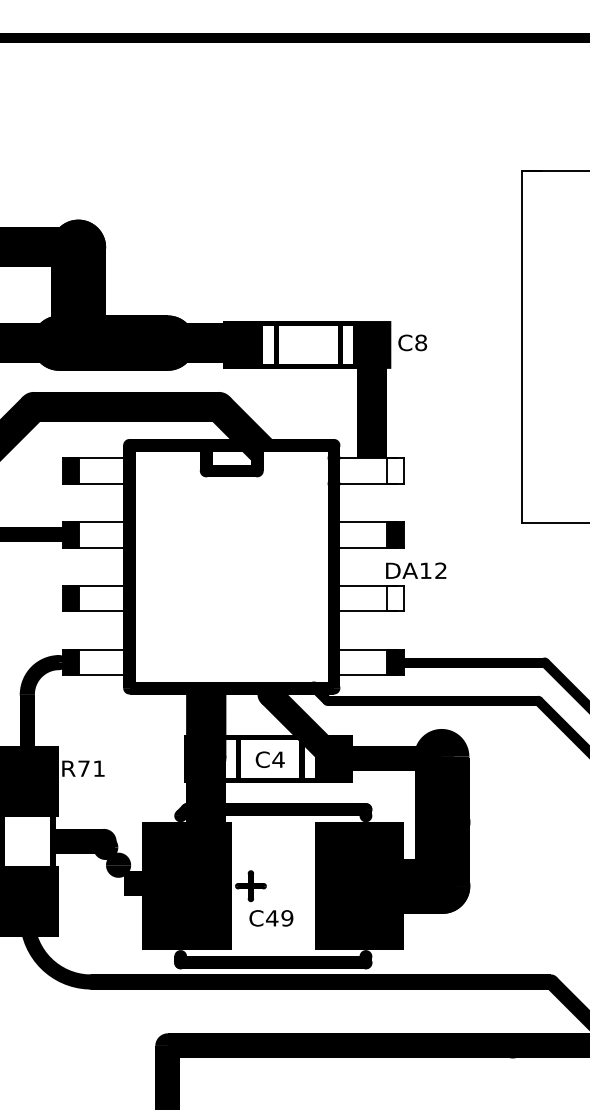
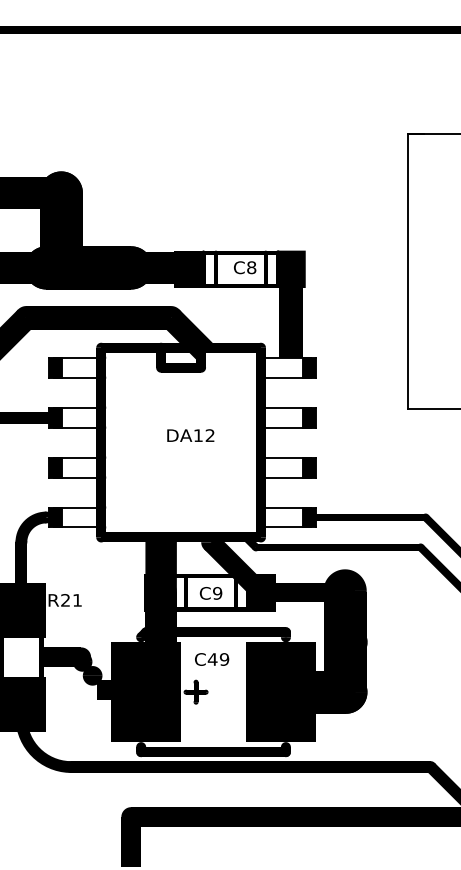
text: (412, 342) -> (244, 267), moved
fill: (395, 470) -> (309, 367), added
text: (416, 570) -> (191, 435), moved
fill: (395, 598) -> (309, 467), added
text: (278, 759) -> (217, 593), C4 -> C9
text: (83, 768) -> (65, 600), R71 -> R21
text: (271, 918) -> (212, 659), moved

